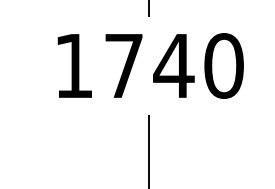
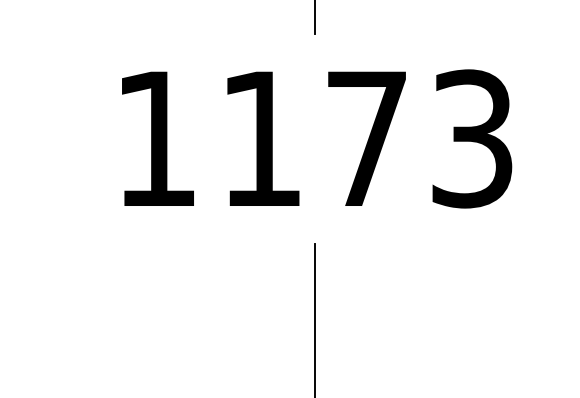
text: (174, 65) -> (368, 137), 1740 -> 1173

